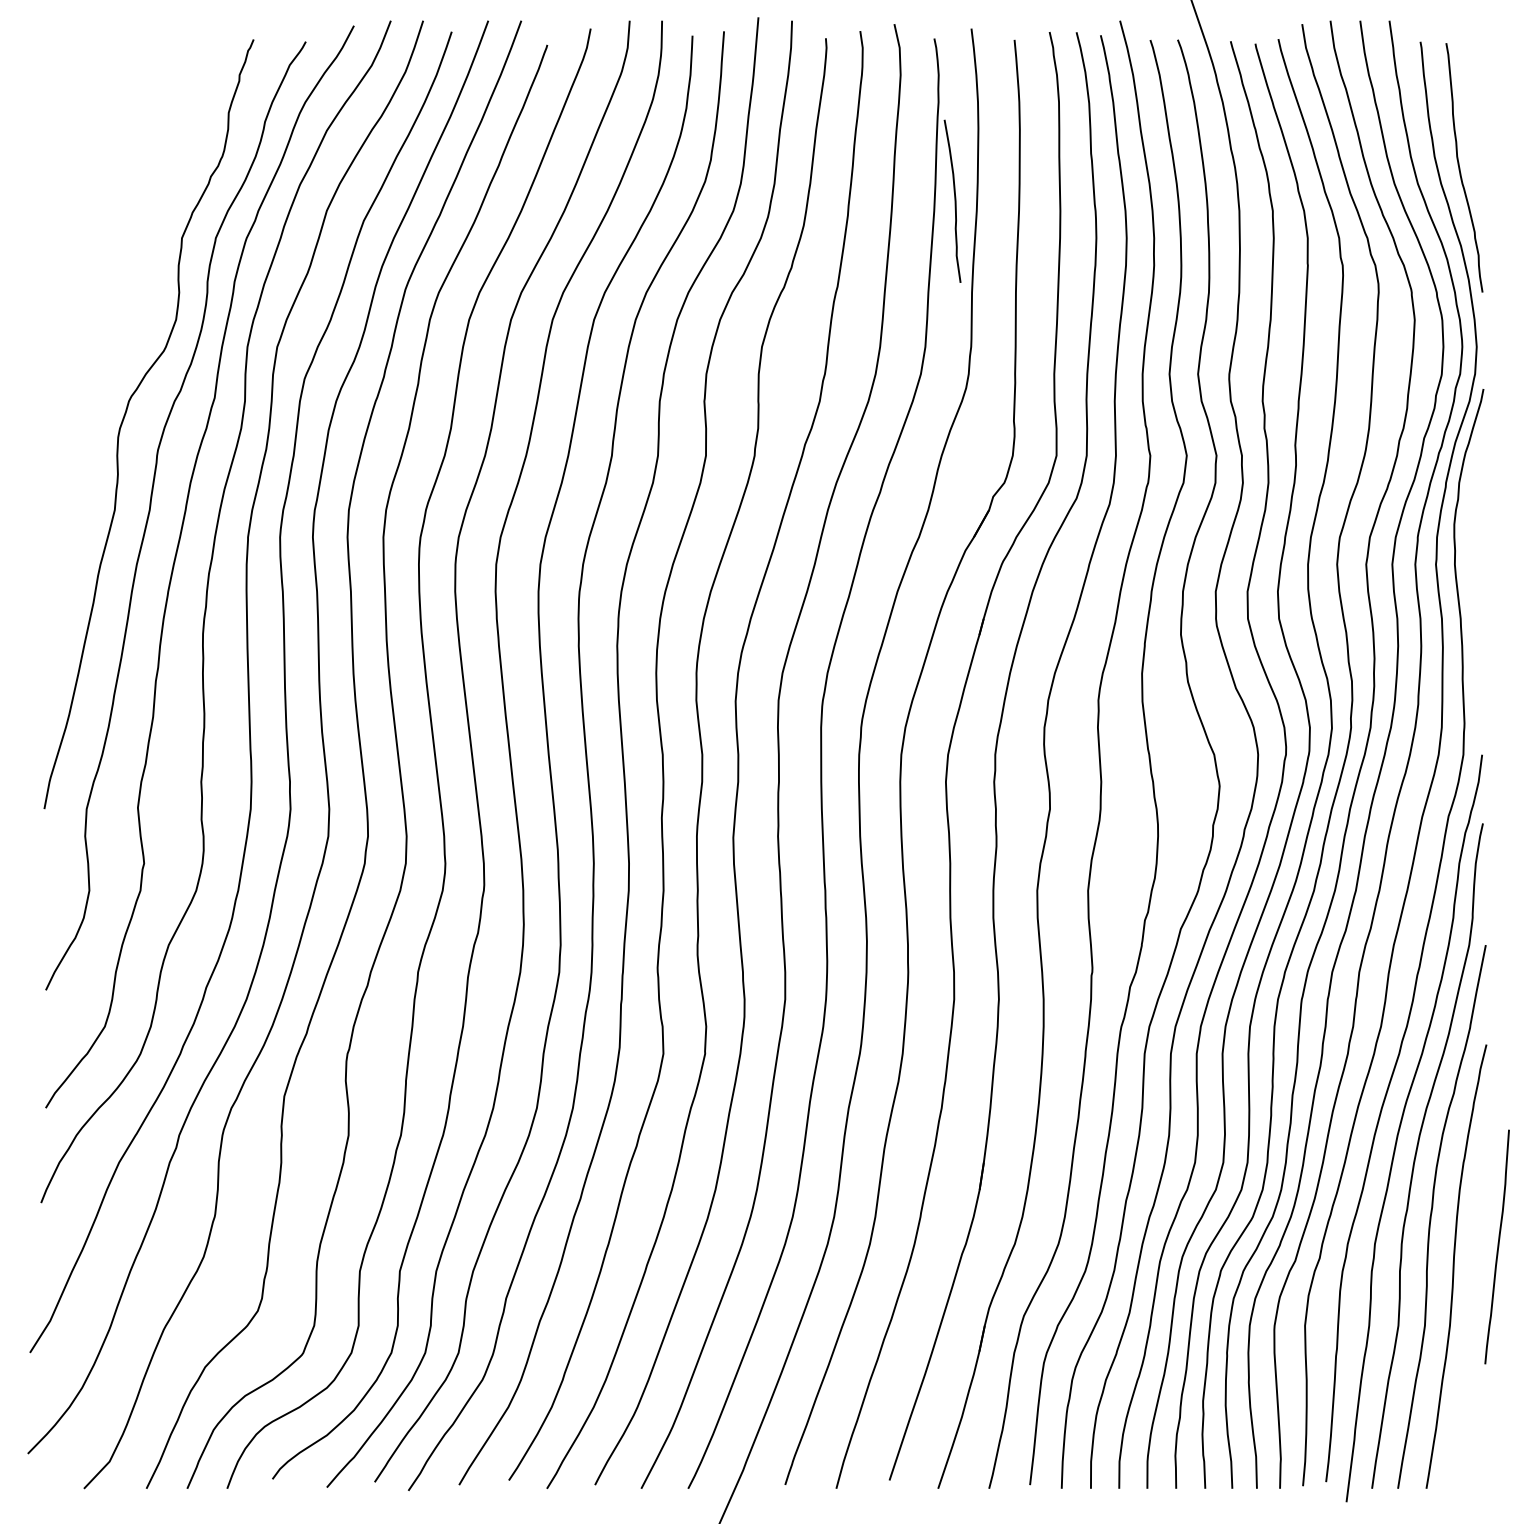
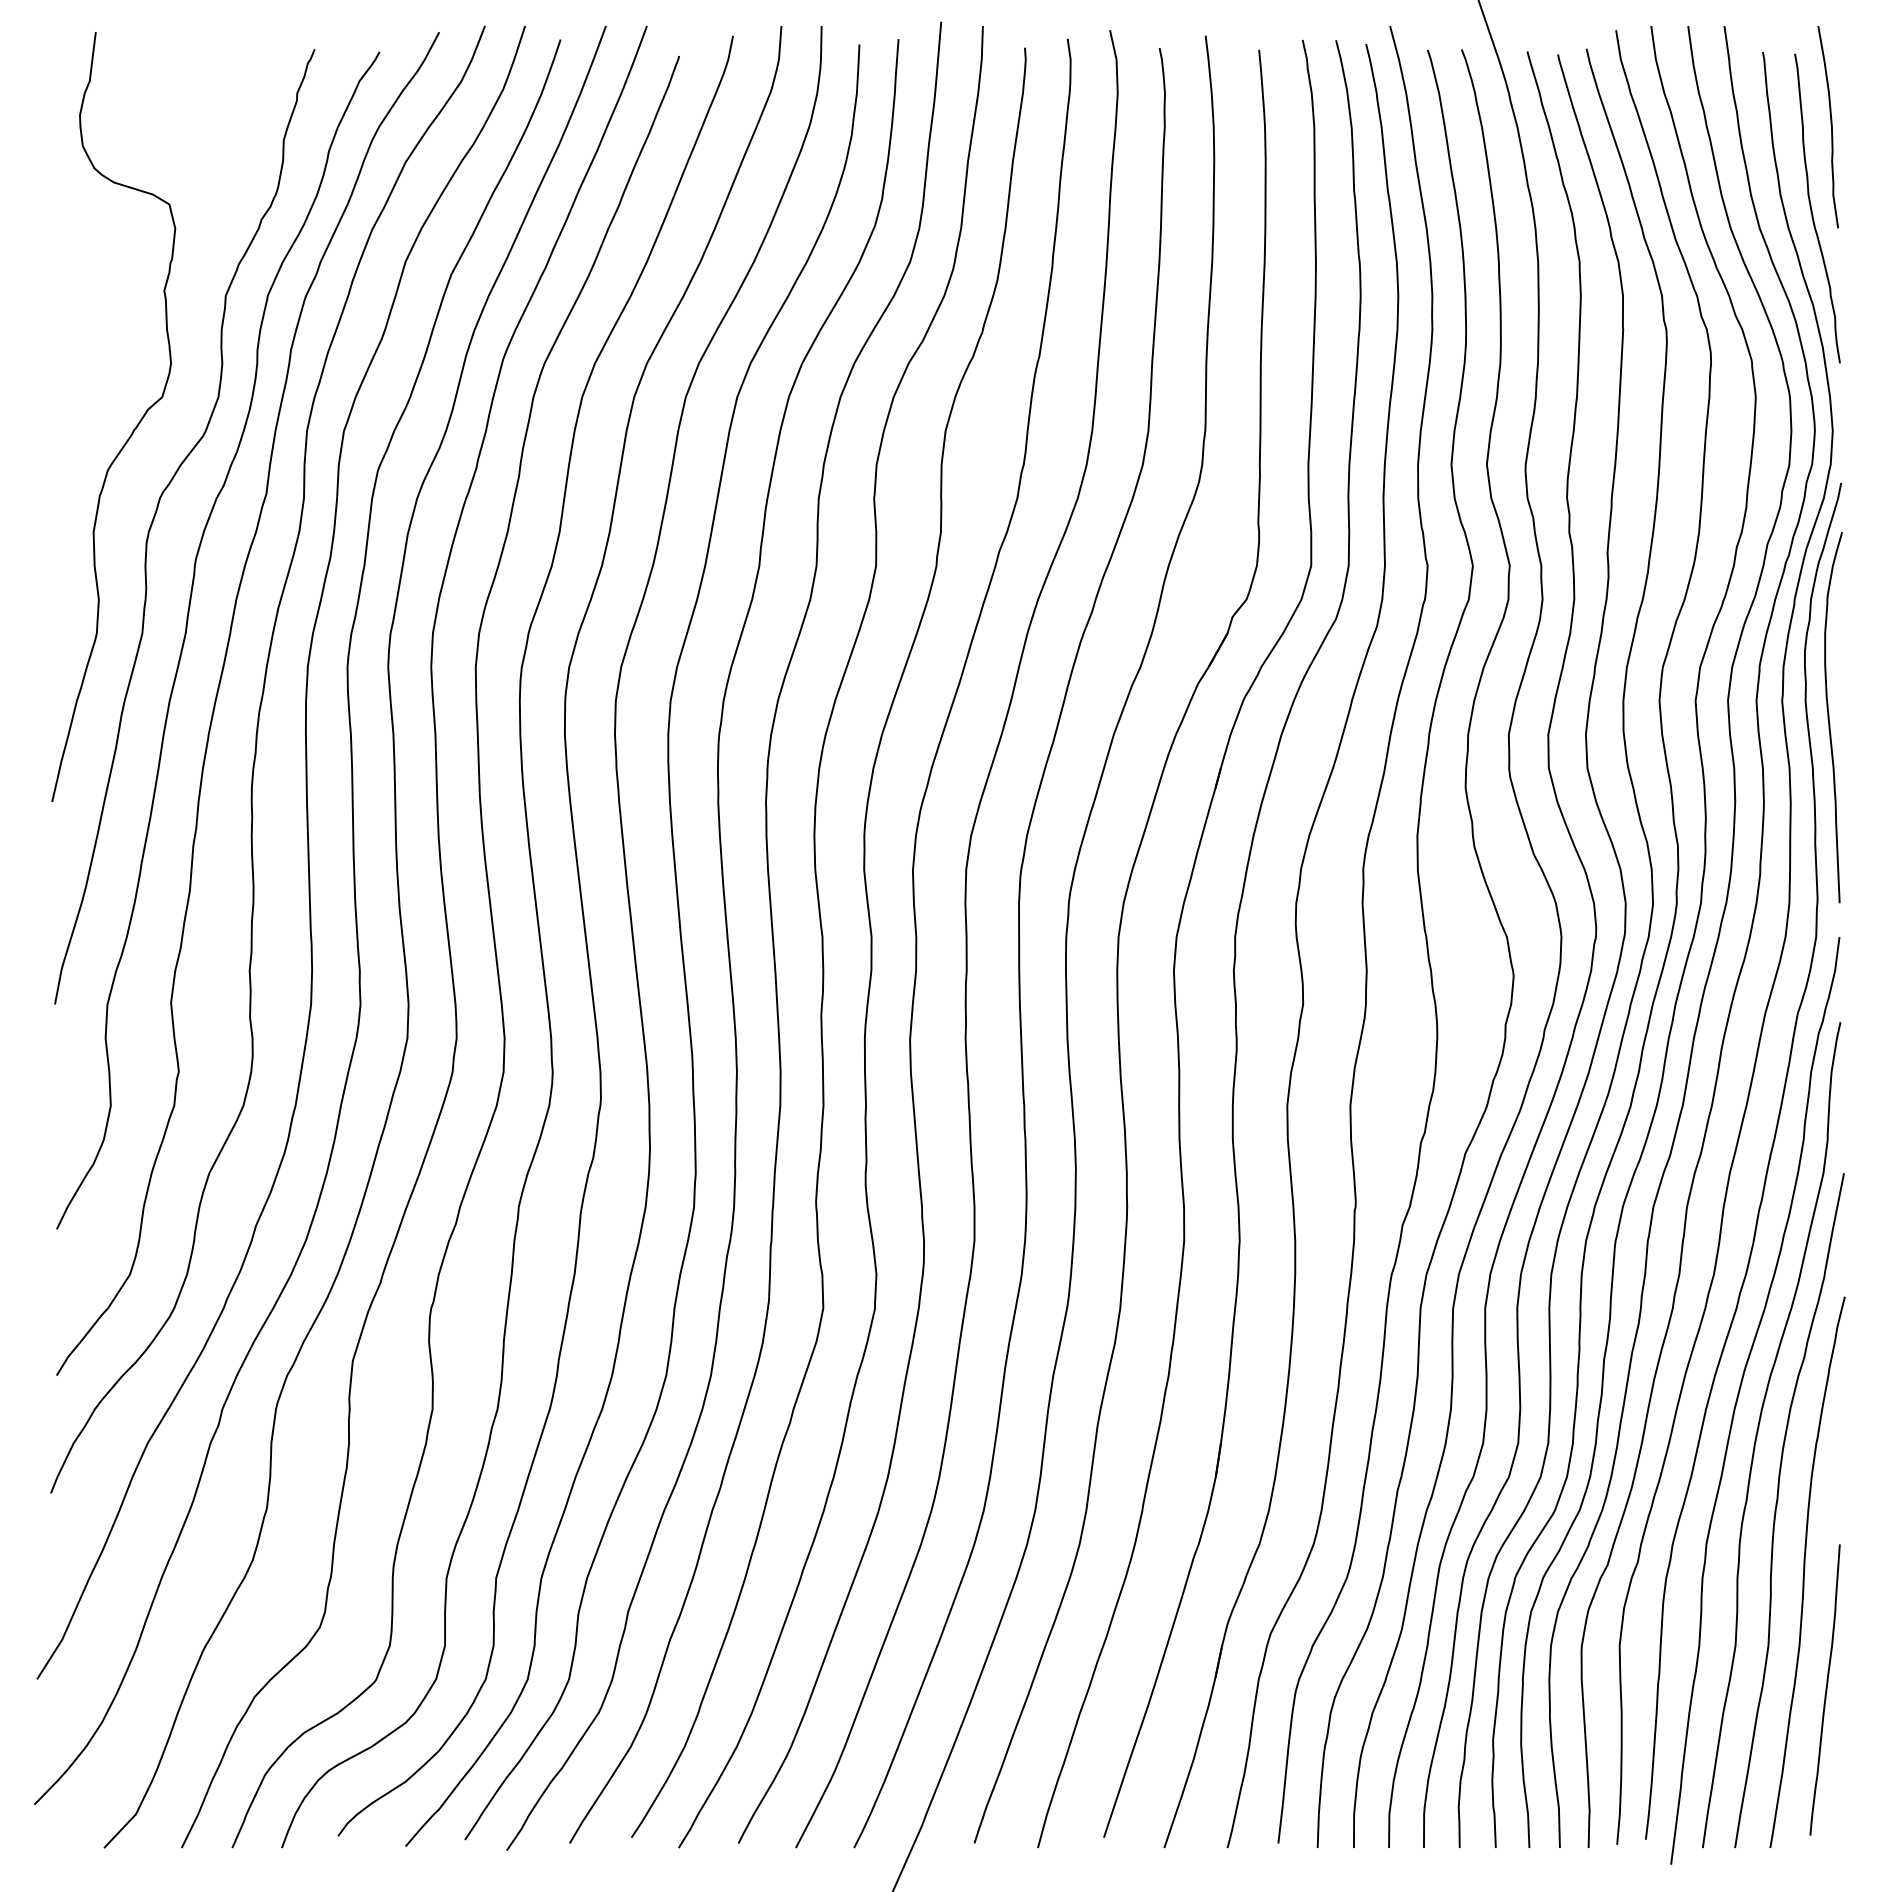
curve: (954, 200) -> (1830, 125), moved
curve: (107, 345) -> (133, 429), added
curve: (1474, 577) -> (1829, 717), added
curve: (1497, 1246) -> (1825, 1689), moved

